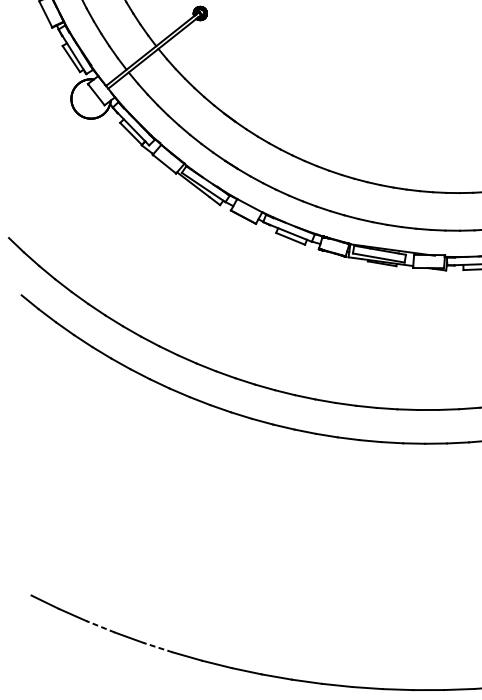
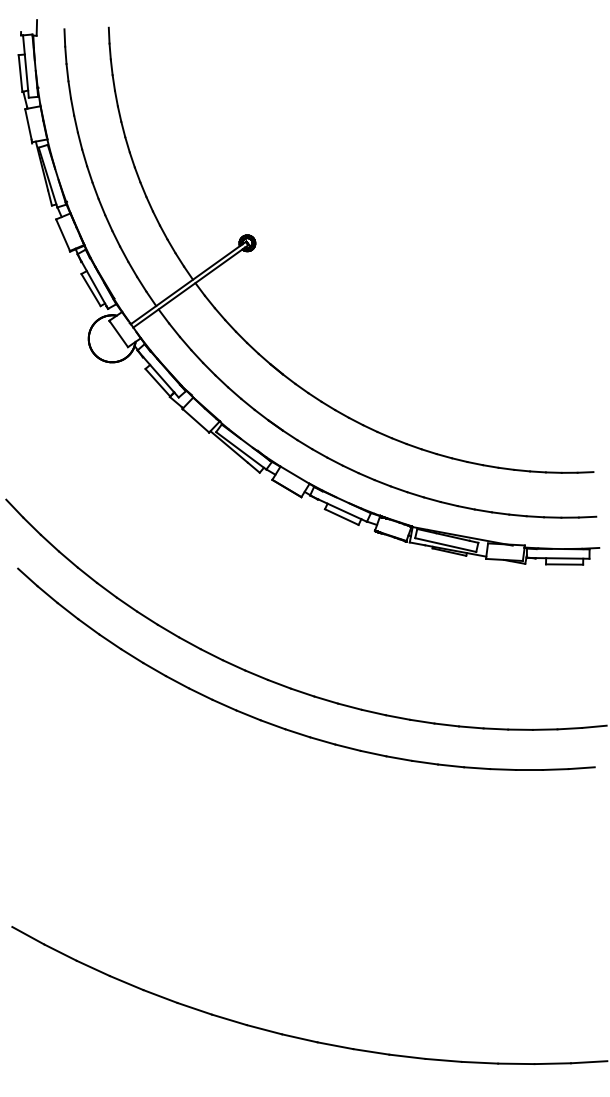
line: (100, 627) -> (92, 968), dashed -> solid
line: (158, 647) -> (160, 996), dashed -> solid

